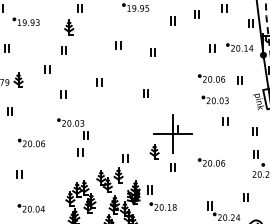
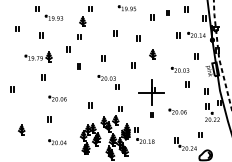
part: (211, 78) -> (177, 55), removed
part: (73, 129) -> (108, 82), moved
part: (154, 151) -> (152, 54), moved

